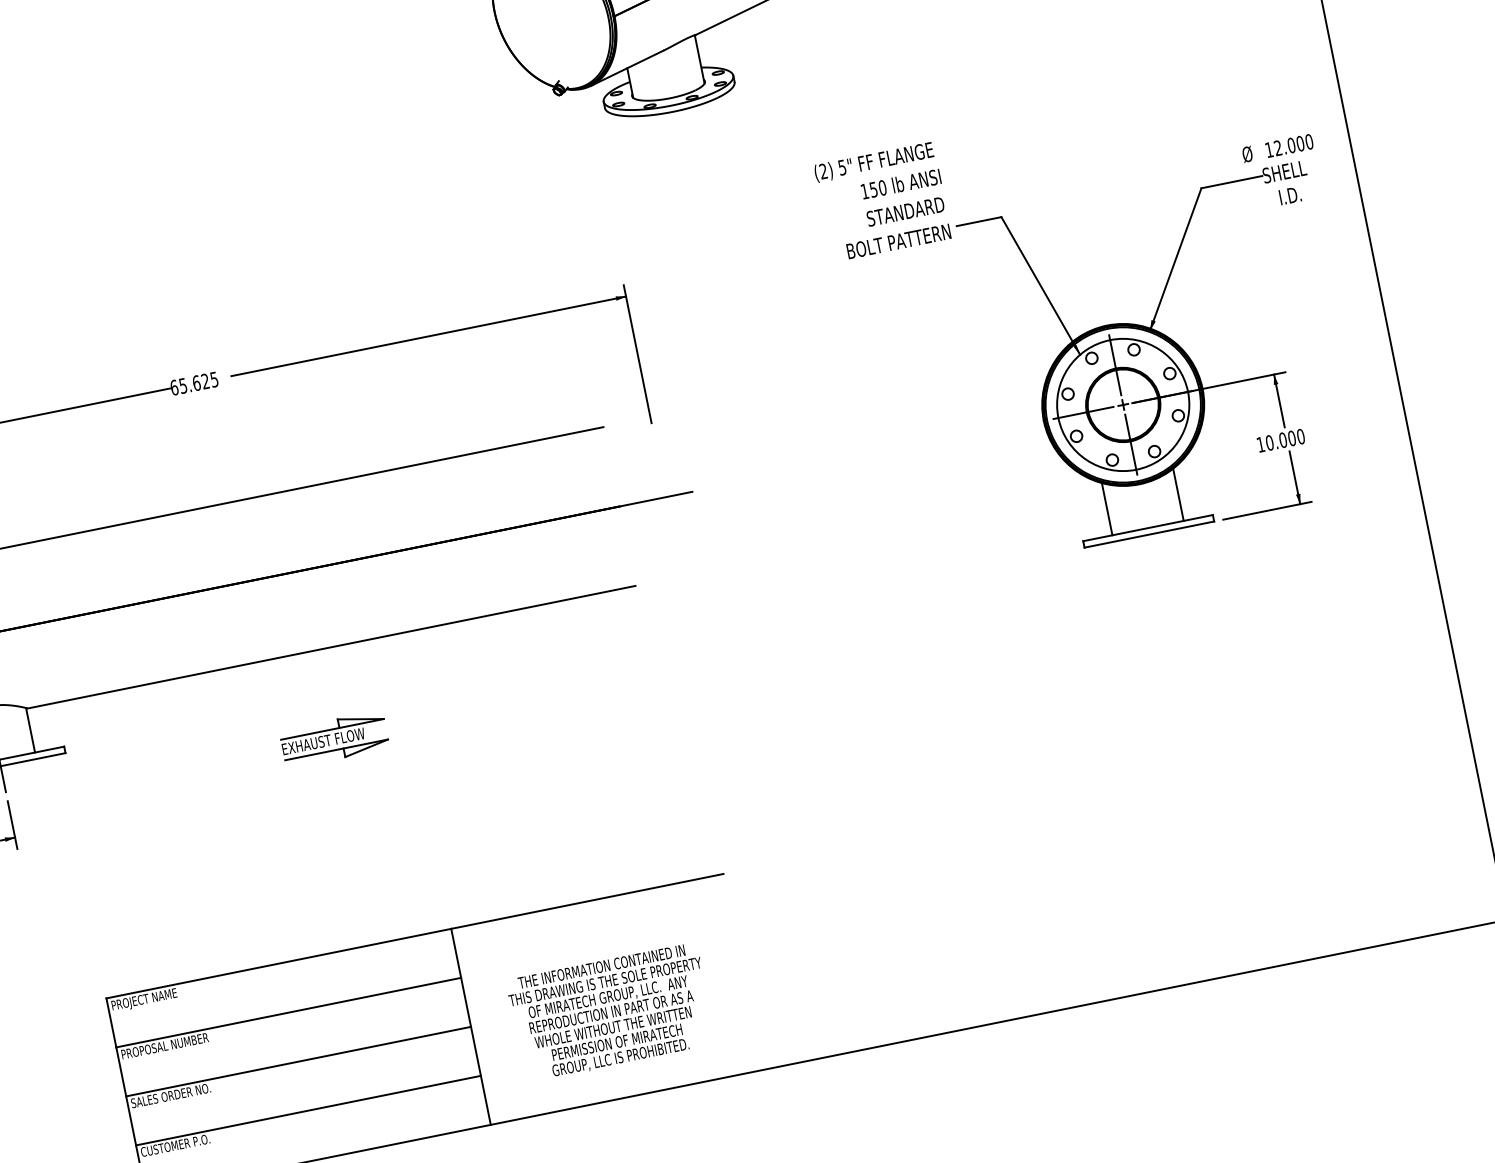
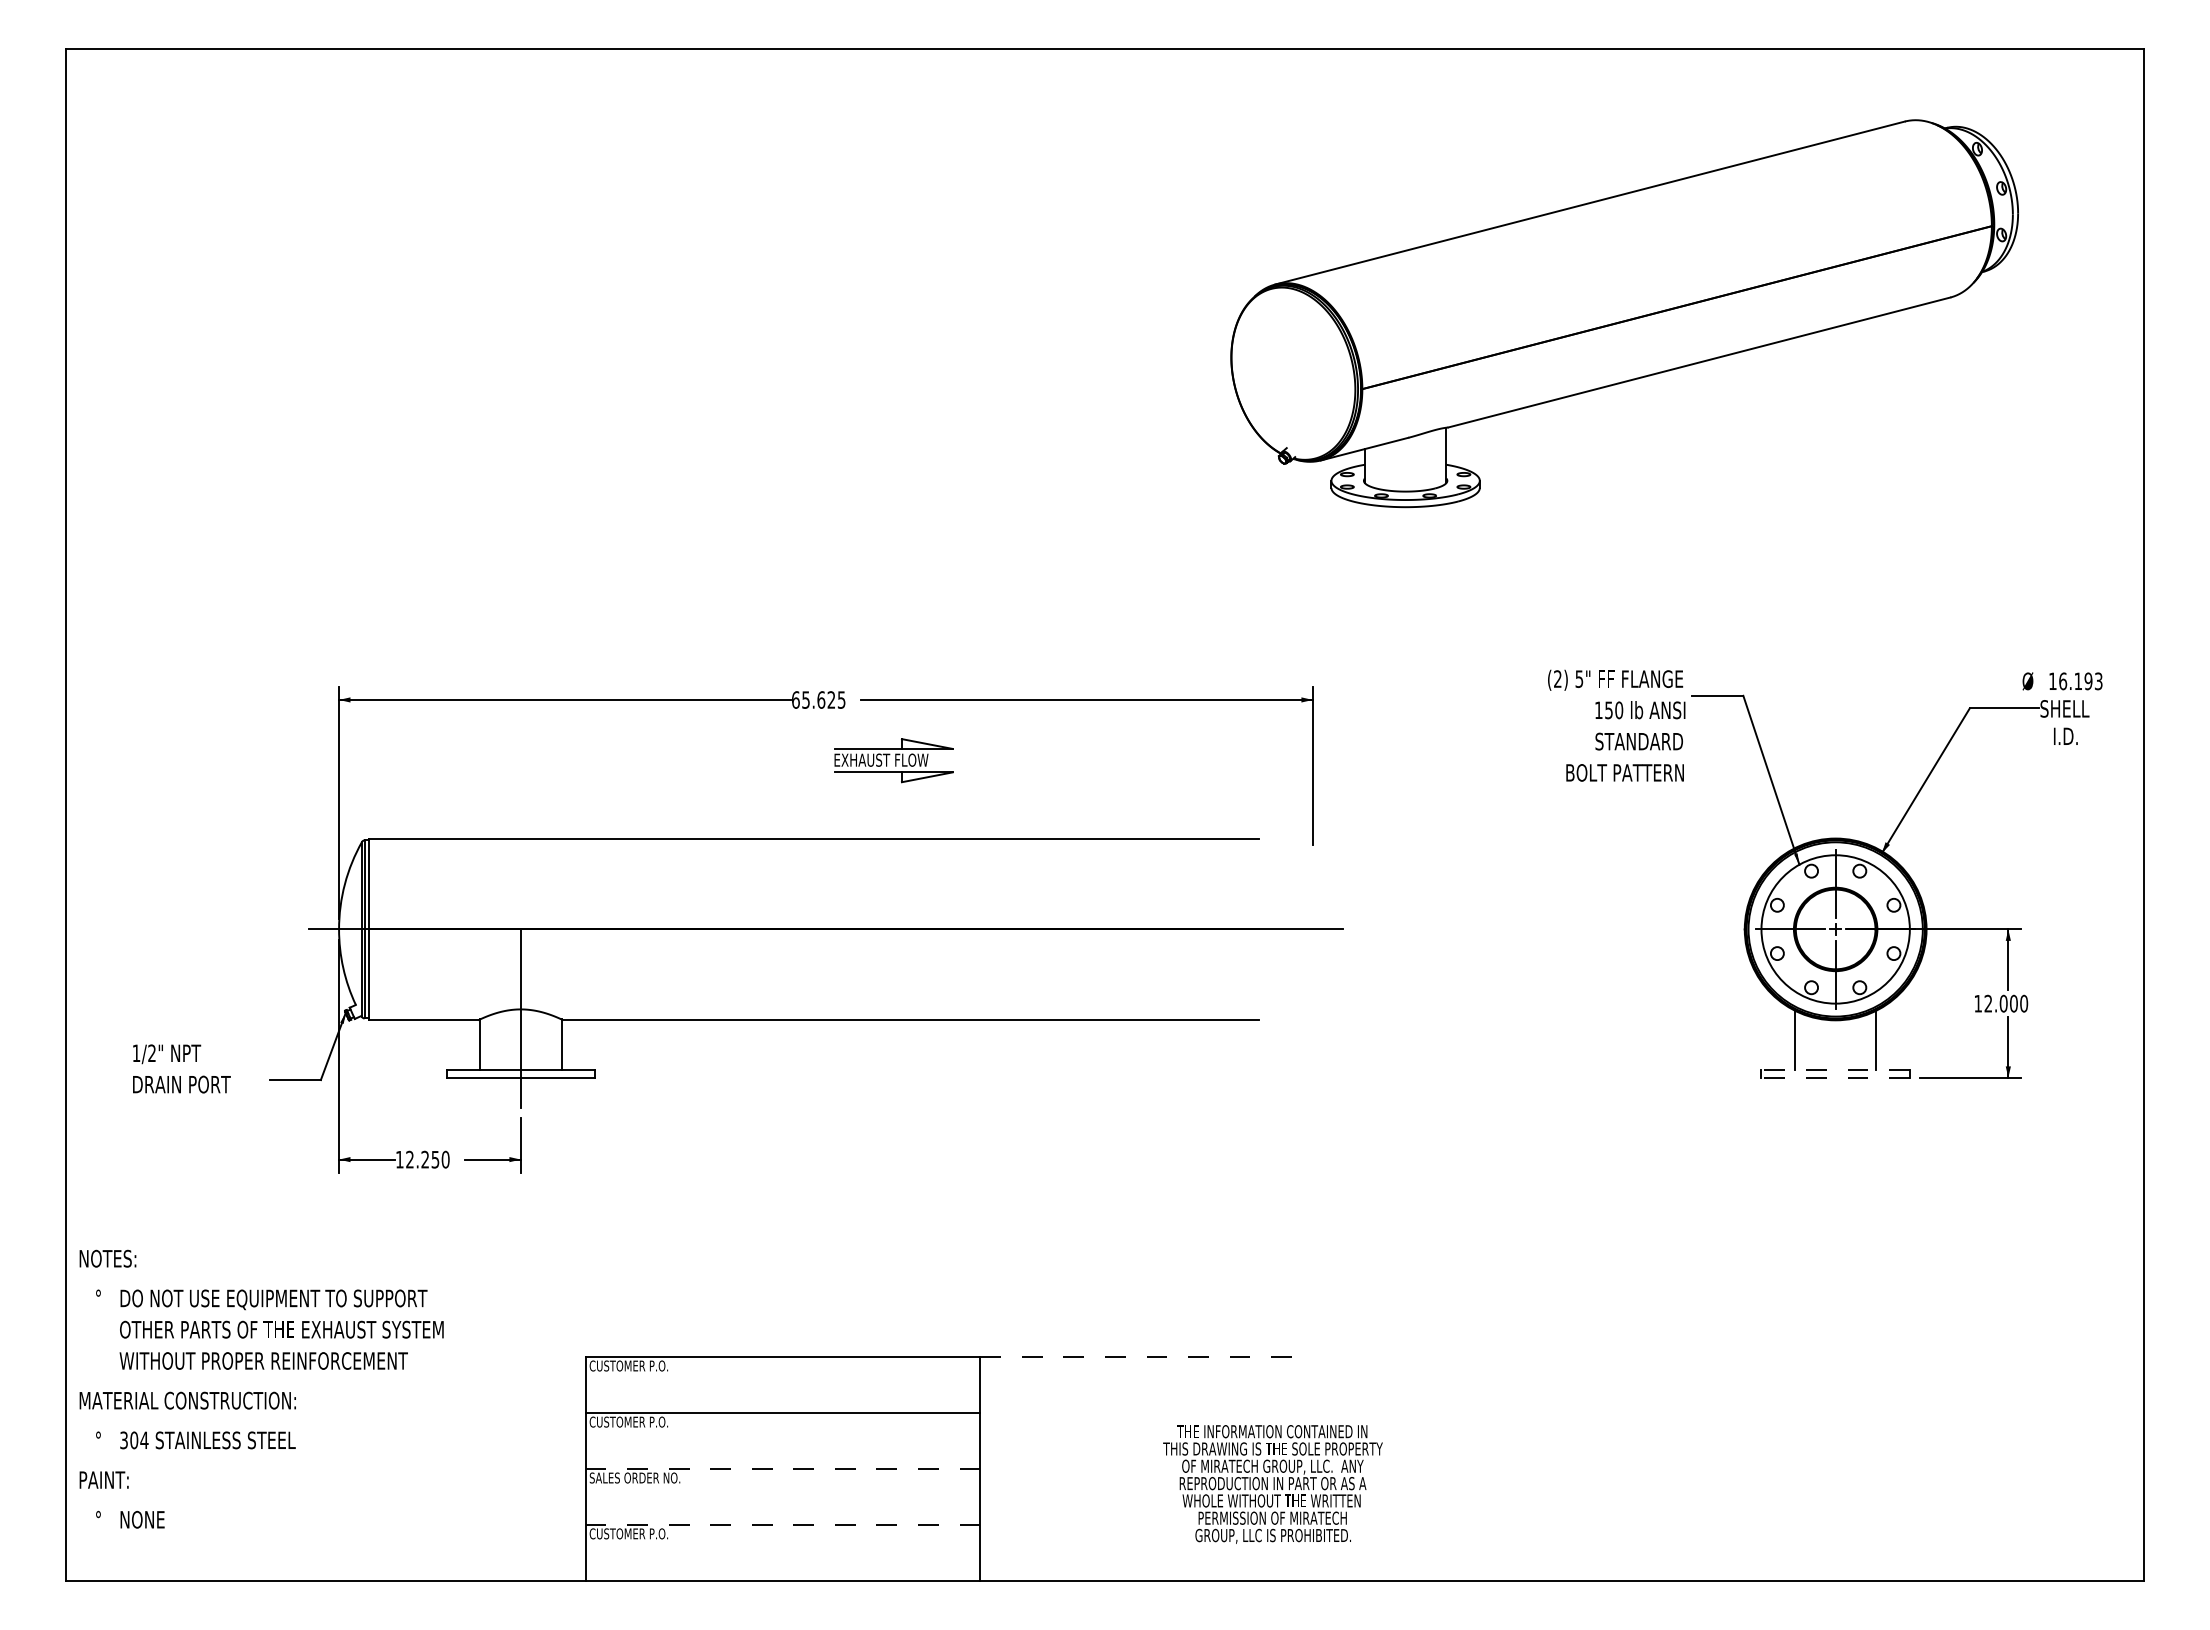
text: (1293, 145) -> (2080, 681), 12.000 -> 16.193
text: (882, 201) -> (1616, 725), moved
text: (1269, 442) -> (1988, 1003), 10.000 -> 12.000
line: (1147, 528) -> (1835, 1070), solid -> dashed
line: (1149, 534) -> (1835, 1077), solid -> dashed
part: (334, 739) -> (893, 760), moved
line: (587, 901) -> (1136, 1356), solid -> dashed
text: (145, 1000) -> (628, 1367), PROJECT NAME -> CUSTOMER P.O.
text: (611, 1012) -> (1272, 1484), moved
text: (164, 1045) -> (638, 1421), PROPOSAL NUMBER -> CUSTOMER P.O.
line: (298, 1061) -> (782, 1468), solid -> dashed
line: (308, 1110) -> (783, 1524), solid -> dashed

